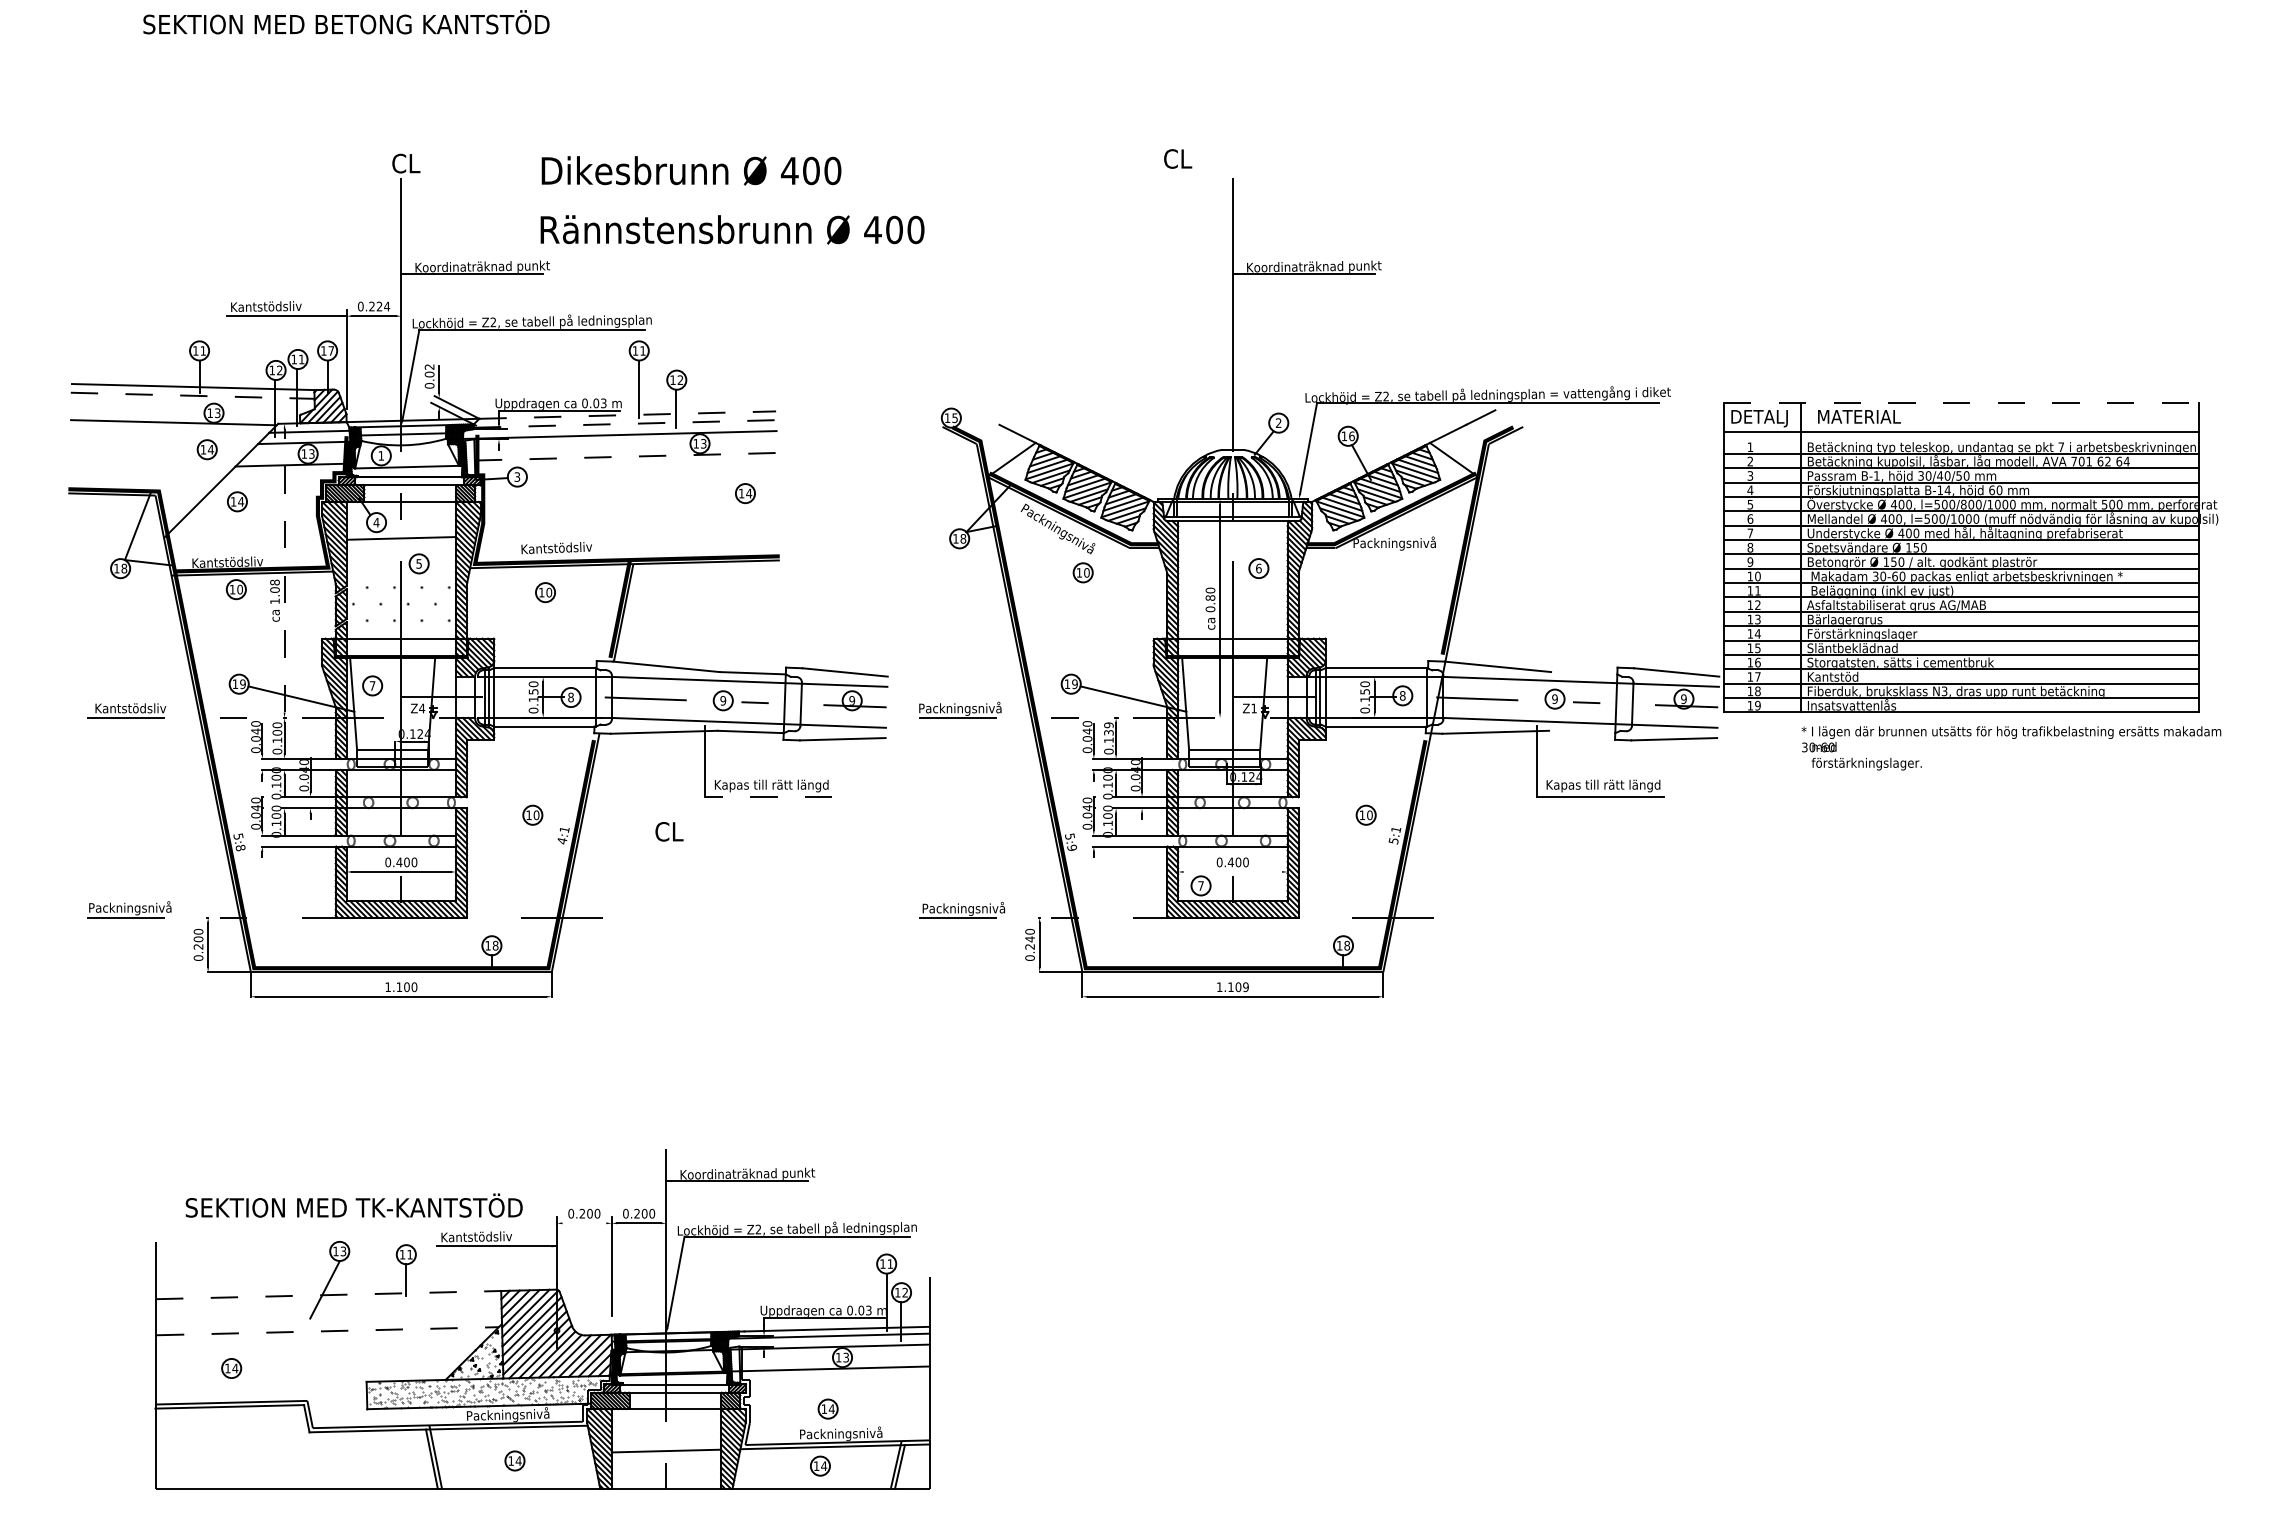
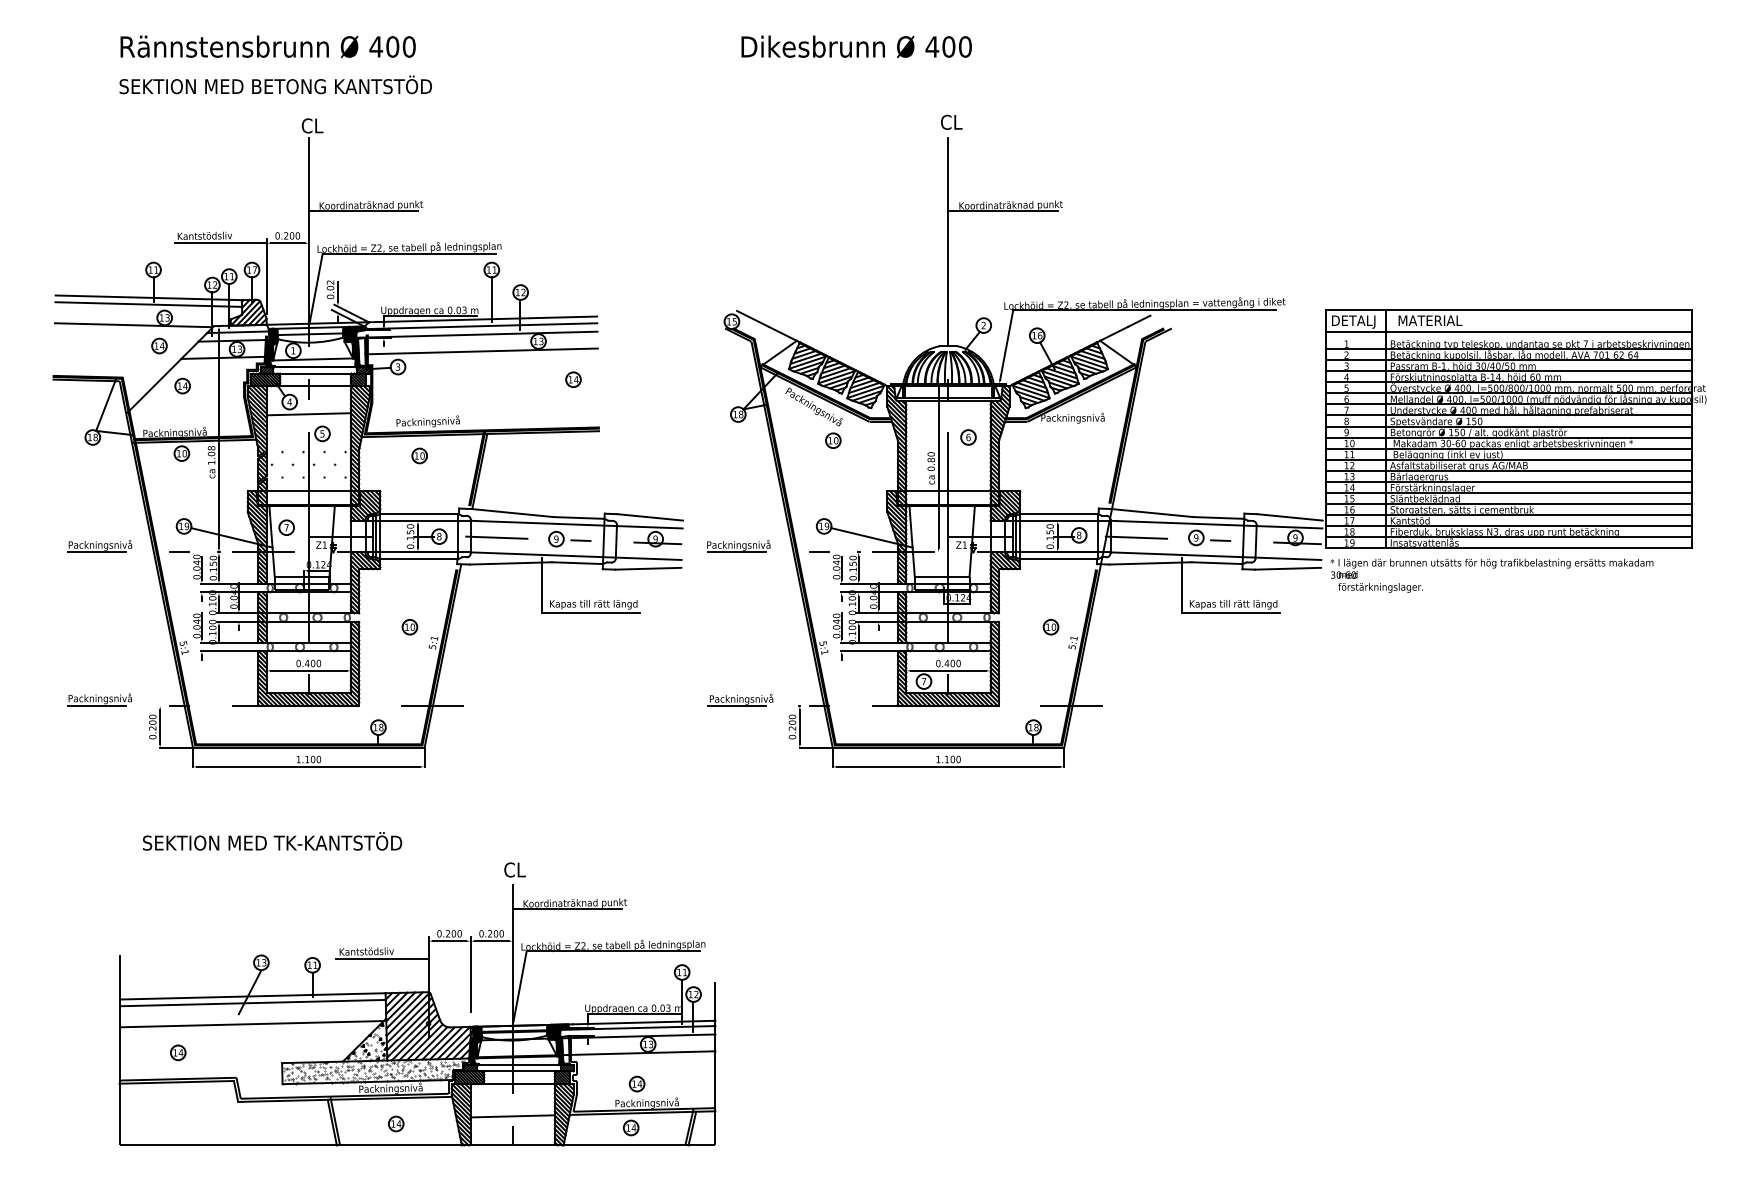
text: (346, 22) -> (275, 85), moved
text: (1178, 158) -> (952, 121), moved
text: (691, 170) -> (856, 46), moved
text: (732, 229) -> (268, 46), moved
text: (383, 306) -> (295, 235), 0.224 -> 0.200
line: (193, 395) -> (148, 304), dashed -> solid
line: (1961, 403) -> (1509, 310), dashed -> solid
line: (978, 414) -> (752, 318), added
line: (628, 415) -> (483, 319), dashed -> solid
line: (625, 423) -> (481, 325), dashed -> solid
line: (626, 456) -> (482, 351), dashed -> solid
text: (556, 547) -> (428, 421), Kantstödsliv -> Packningsnivå
text: (227, 561) -> (175, 432), Kantstödsliv -> Packningsnivå
line: (284, 570) -> (218, 438), dashed -> solid
line: (1584, 673) -> (1218, 518), added
text: (130, 708) -> (100, 545), Kantstödsliv -> Packningsnivå
text: (422, 708) -> (325, 545), Z4 -> Z1
text: (1108, 728) -> (852, 560), 0.139 -> 0.150
line: (1582, 731) -> (1217, 562), added
text: (277, 732) -> (213, 563), 0.100 -> 0.150
text: (2011, 748) -> (1492, 575), moved
line: (768, 796) -> (591, 612), dashed -> solid
text: (669, 831) -> (515, 869), moved
text: (562, 841) -> (432, 647), 4:1 -> 5:1
text: (240, 847) -> (185, 652), 5:8 -> 5:1
text: (1071, 847) -> (824, 652), 5:9 -> 5:1
line: (1232, 871) -> (948, 670), added
text: (1029, 939) -> (792, 722), 0.240 -> 0.200
text: (1245, 986) -> (958, 758), 1.109 -> 1.100
text: (353, 1205) -> (271, 841), moved
line: (584, 1223) -> (449, 941), added
line: (328, 1295) -> (252, 996), dashed -> solid
line: (328, 1303) -> (252, 1002), added
line: (328, 1331) -> (252, 1024), dashed -> solid

